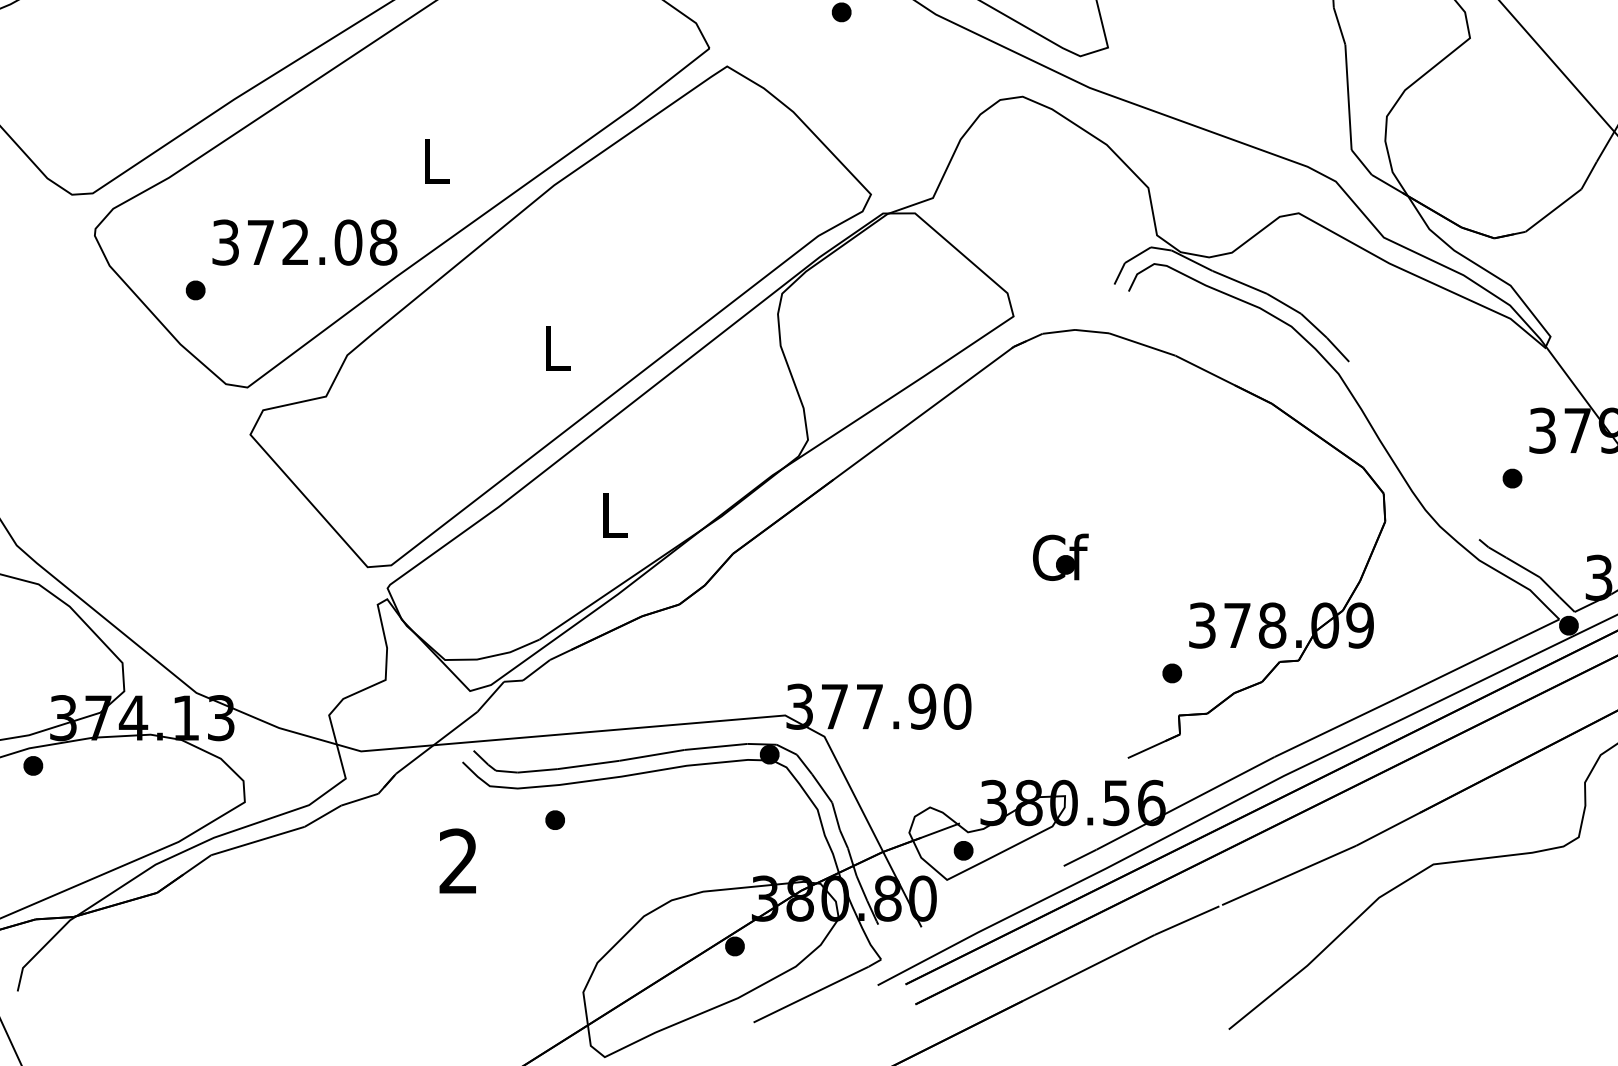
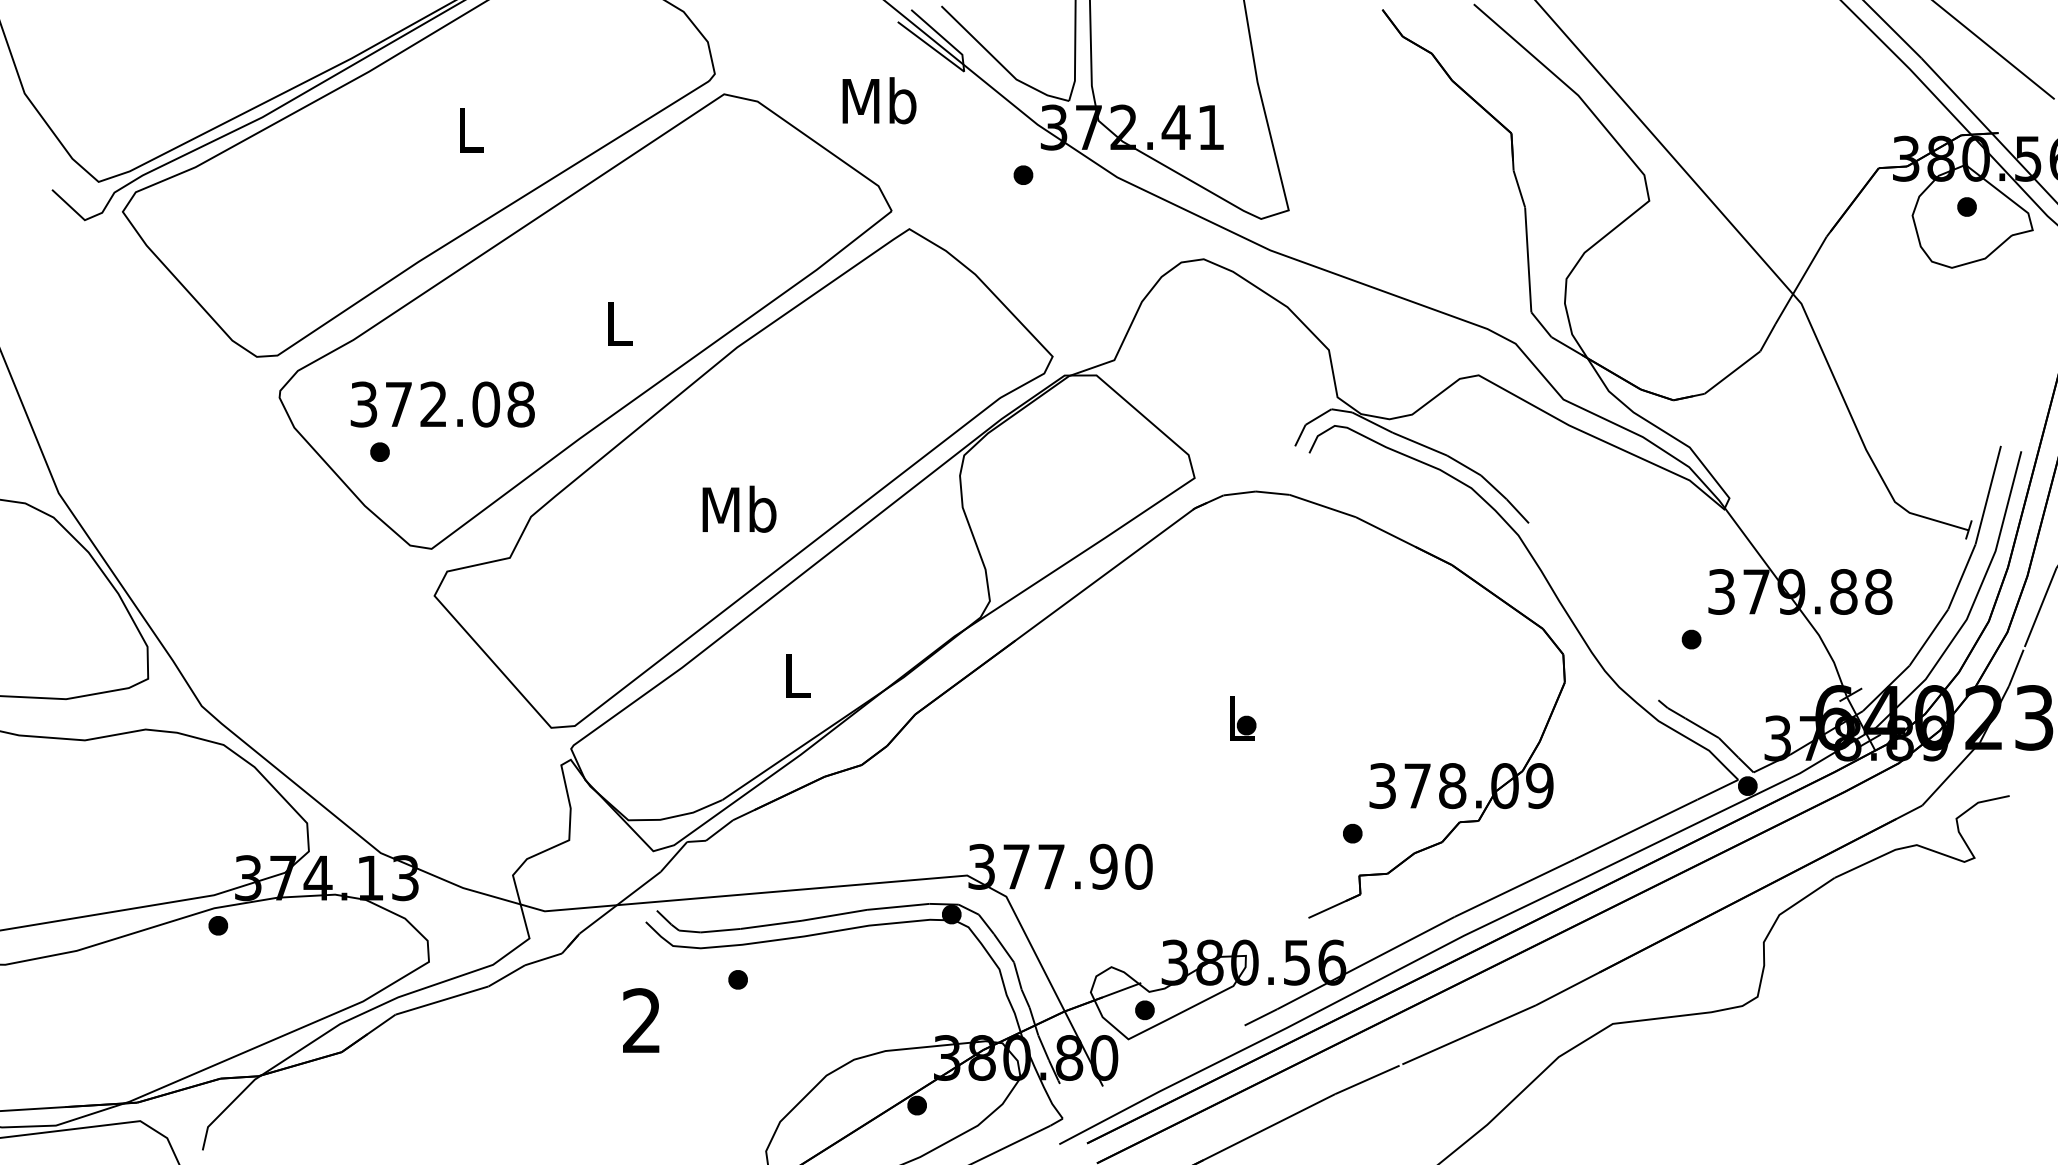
text: (304, 242) -> (442, 404), moved
text: (556, 346) -> (739, 508), L -> Mb
text: (1060, 556) -> (1241, 717), Cf -> L

